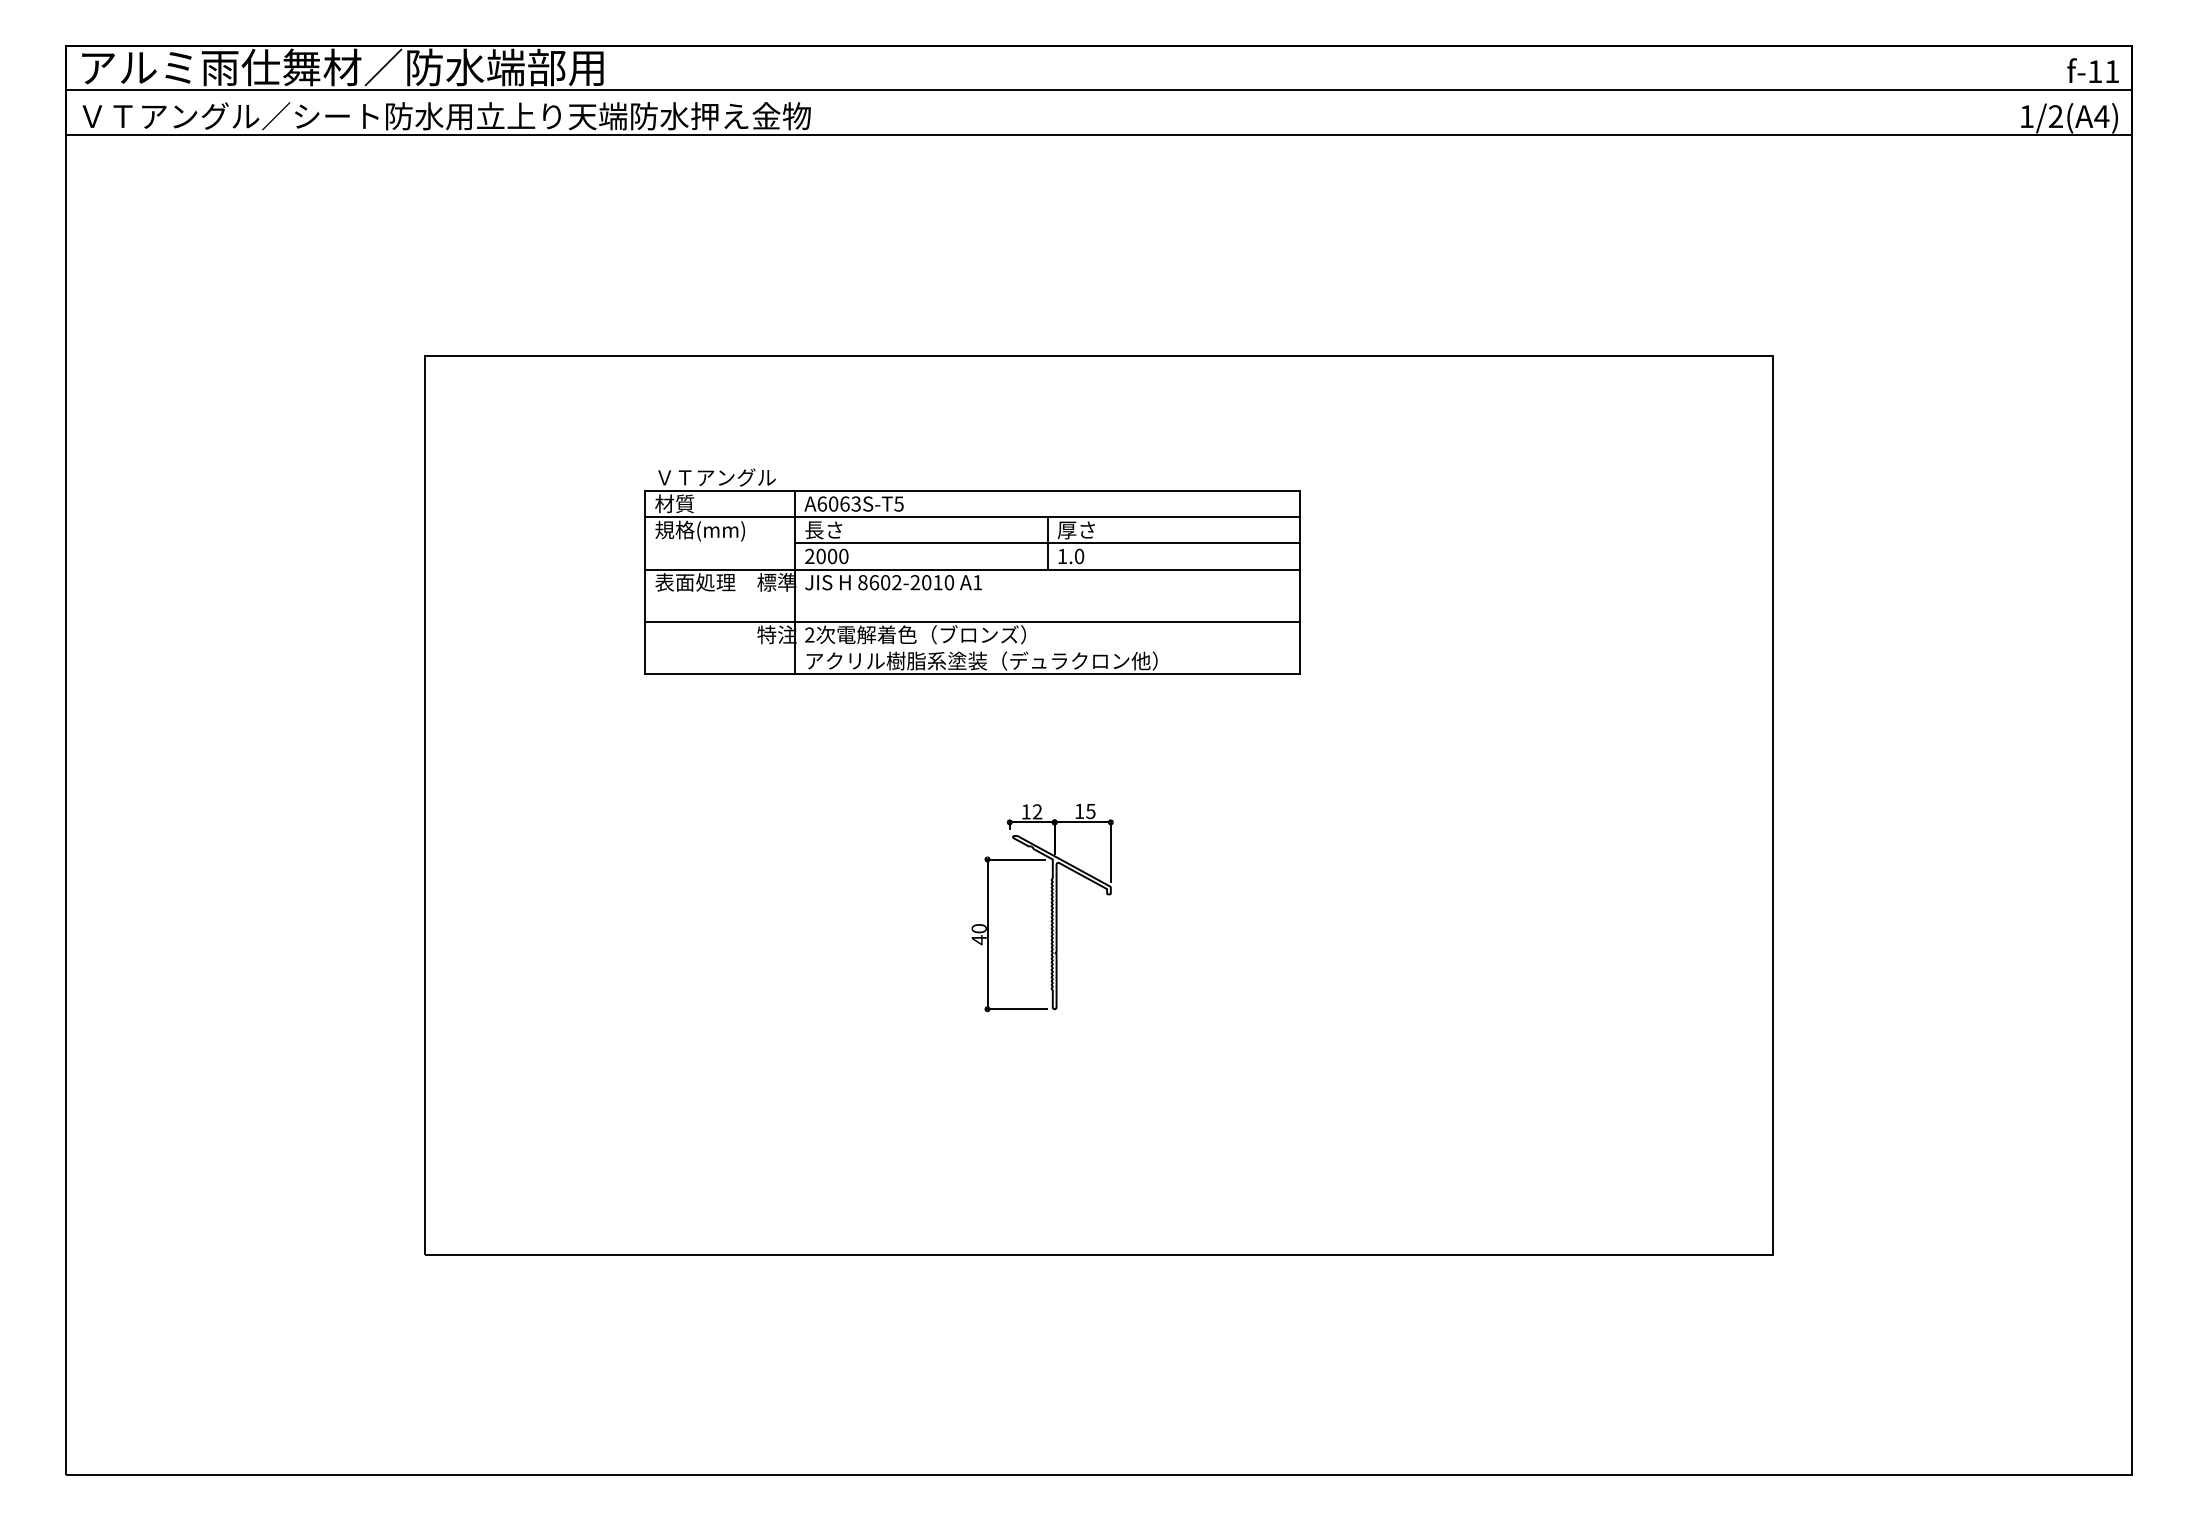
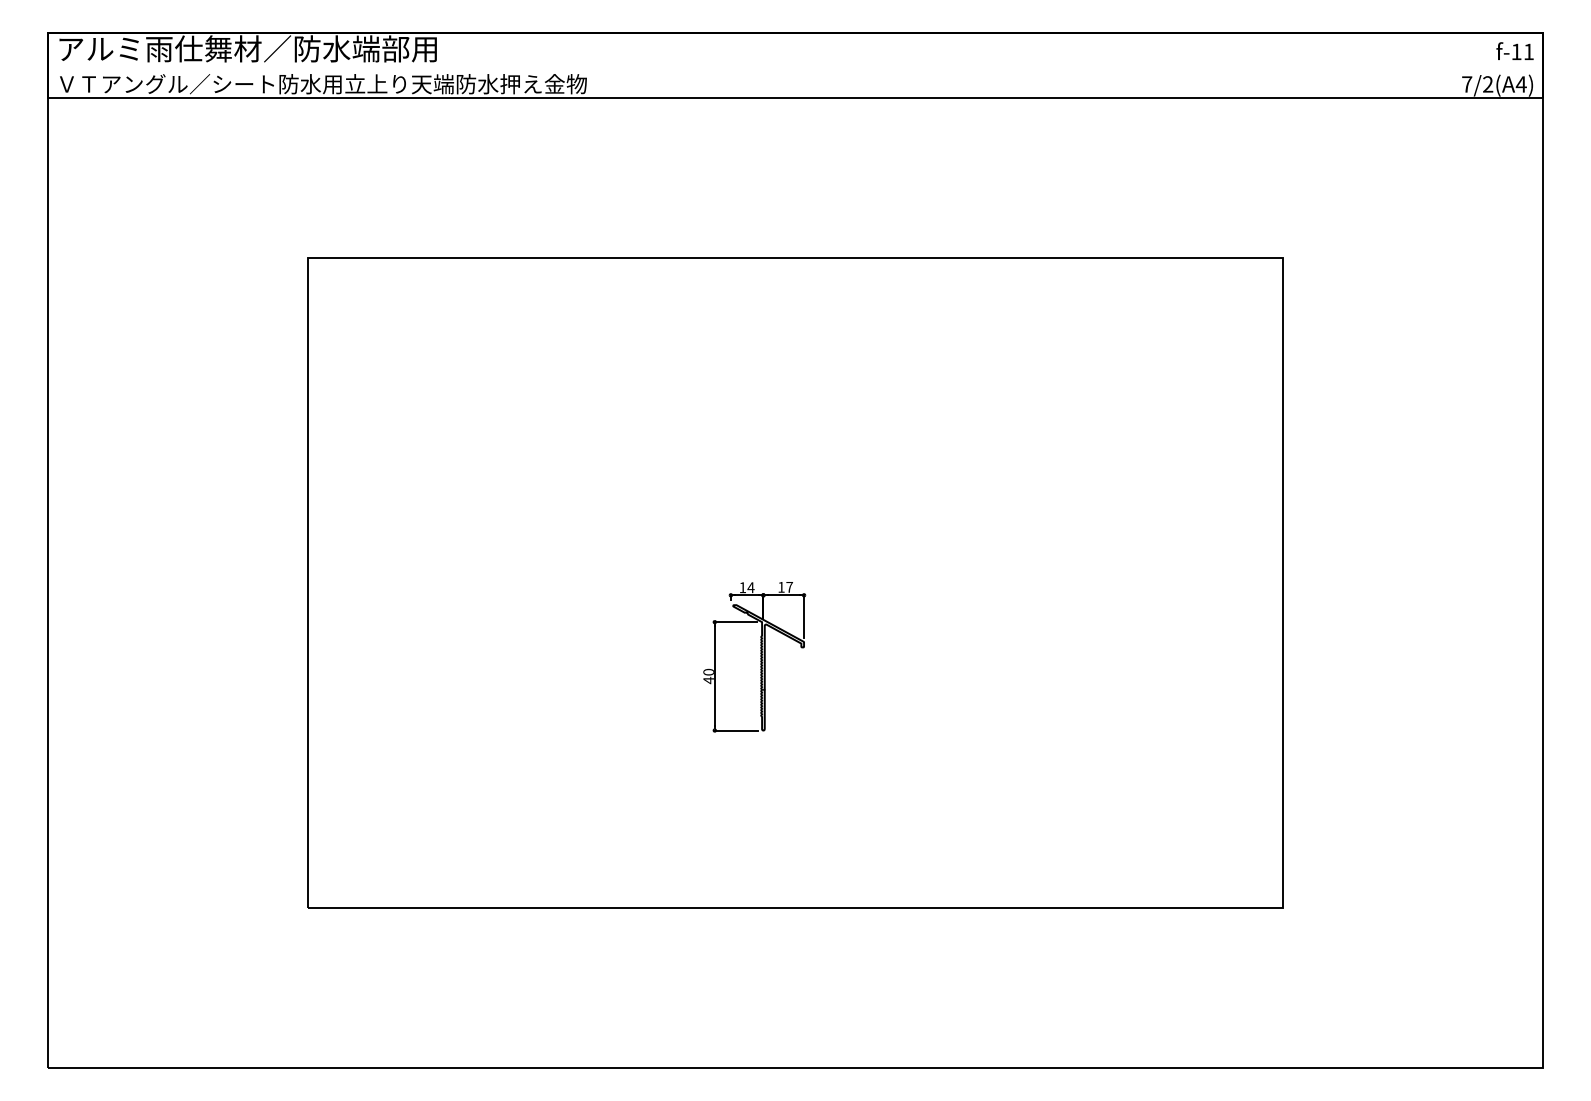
line: (1099, 90) -> (795, 65), removed
text: (2027, 116) -> (1467, 84), 1/2(A4) -> 7/2(A4)
part: (971, 571) -> (703, 413), removed
text: (1036, 811) -> (750, 587), 12 -> 14
text: (1090, 811) -> (789, 587), 15 -> 17

